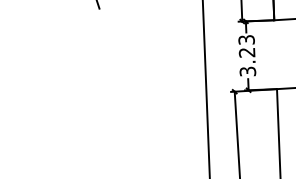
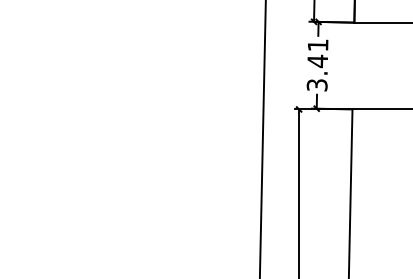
text: (246, 46) -> (317, 53), 3.23 -> 3.41

